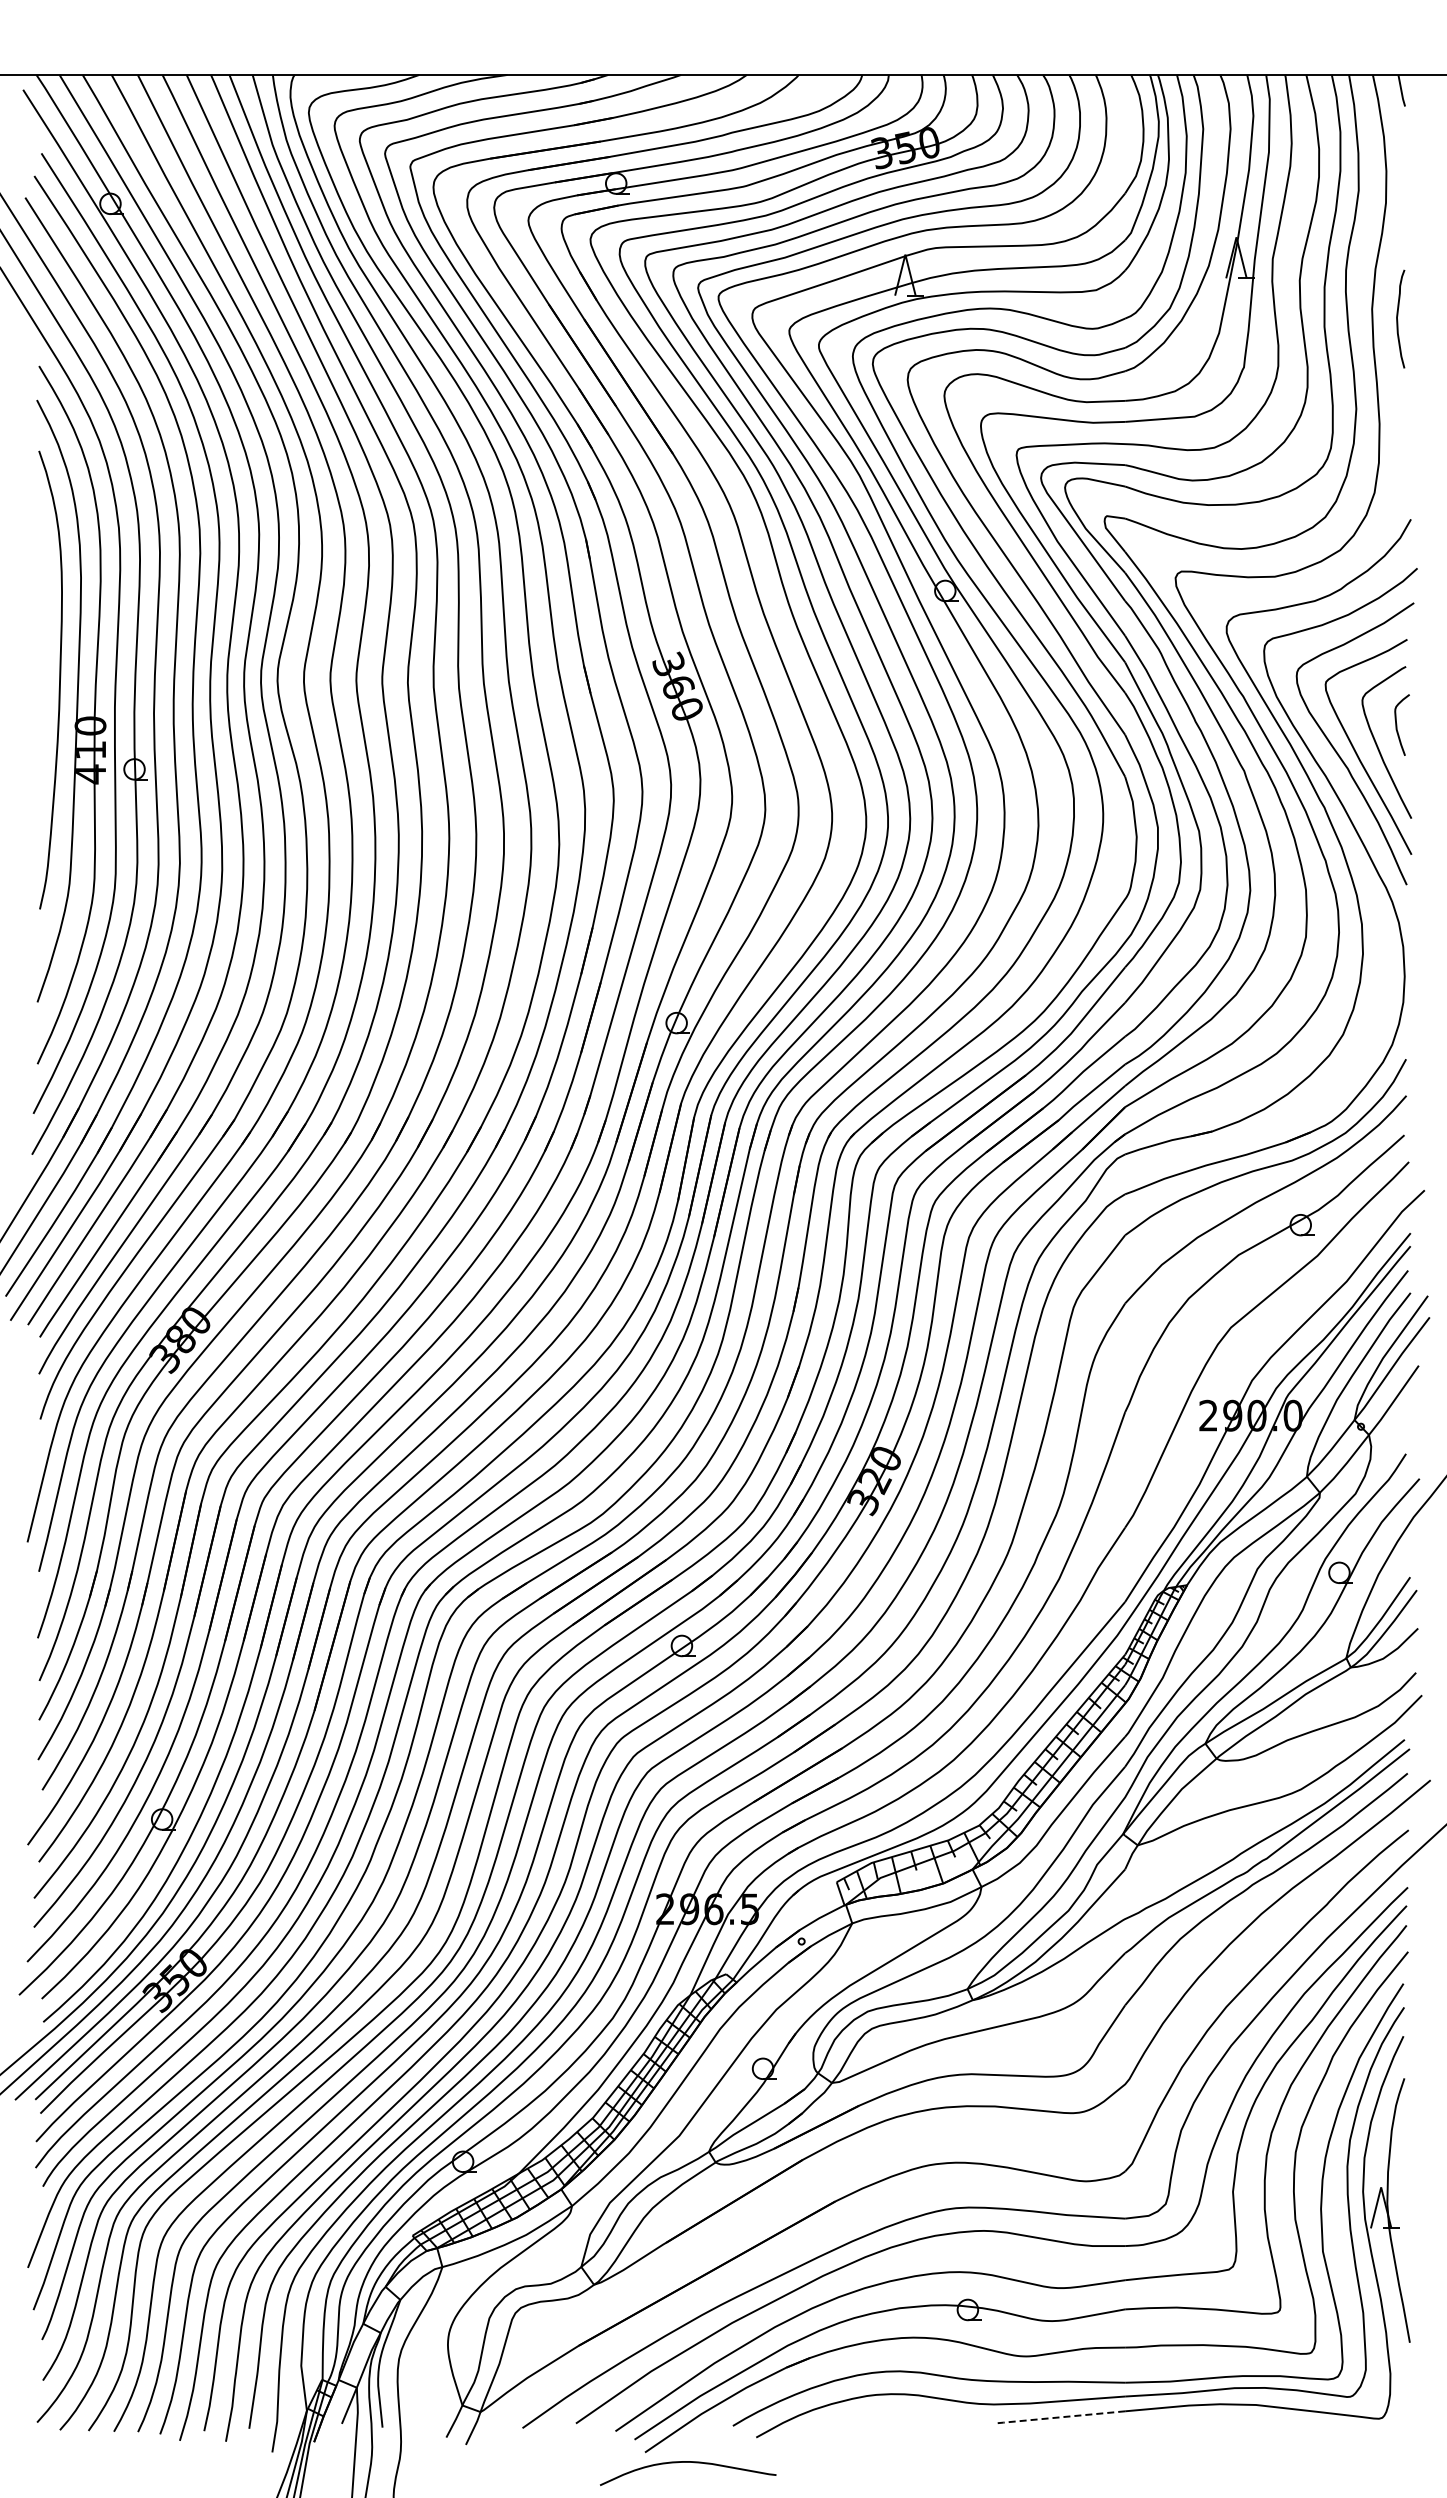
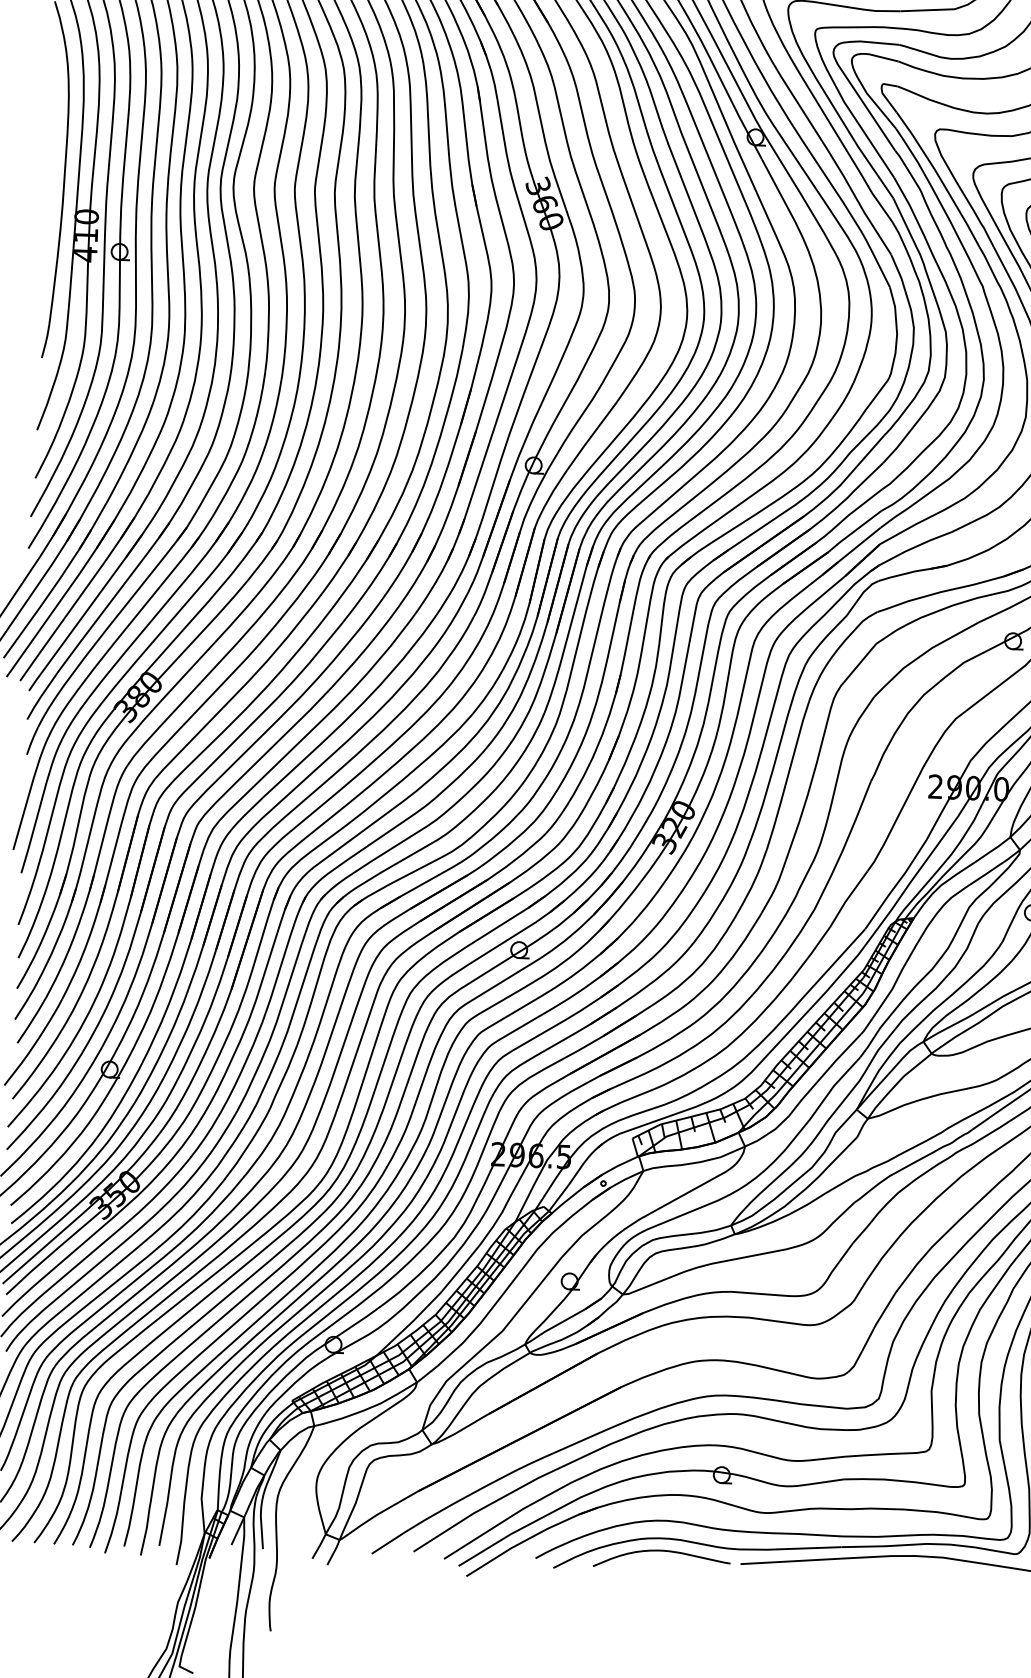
line: (1059, 2417) -> (789, 1561), dashed -> solid
curve: (688, 2462) -> (662, 1551), moved

